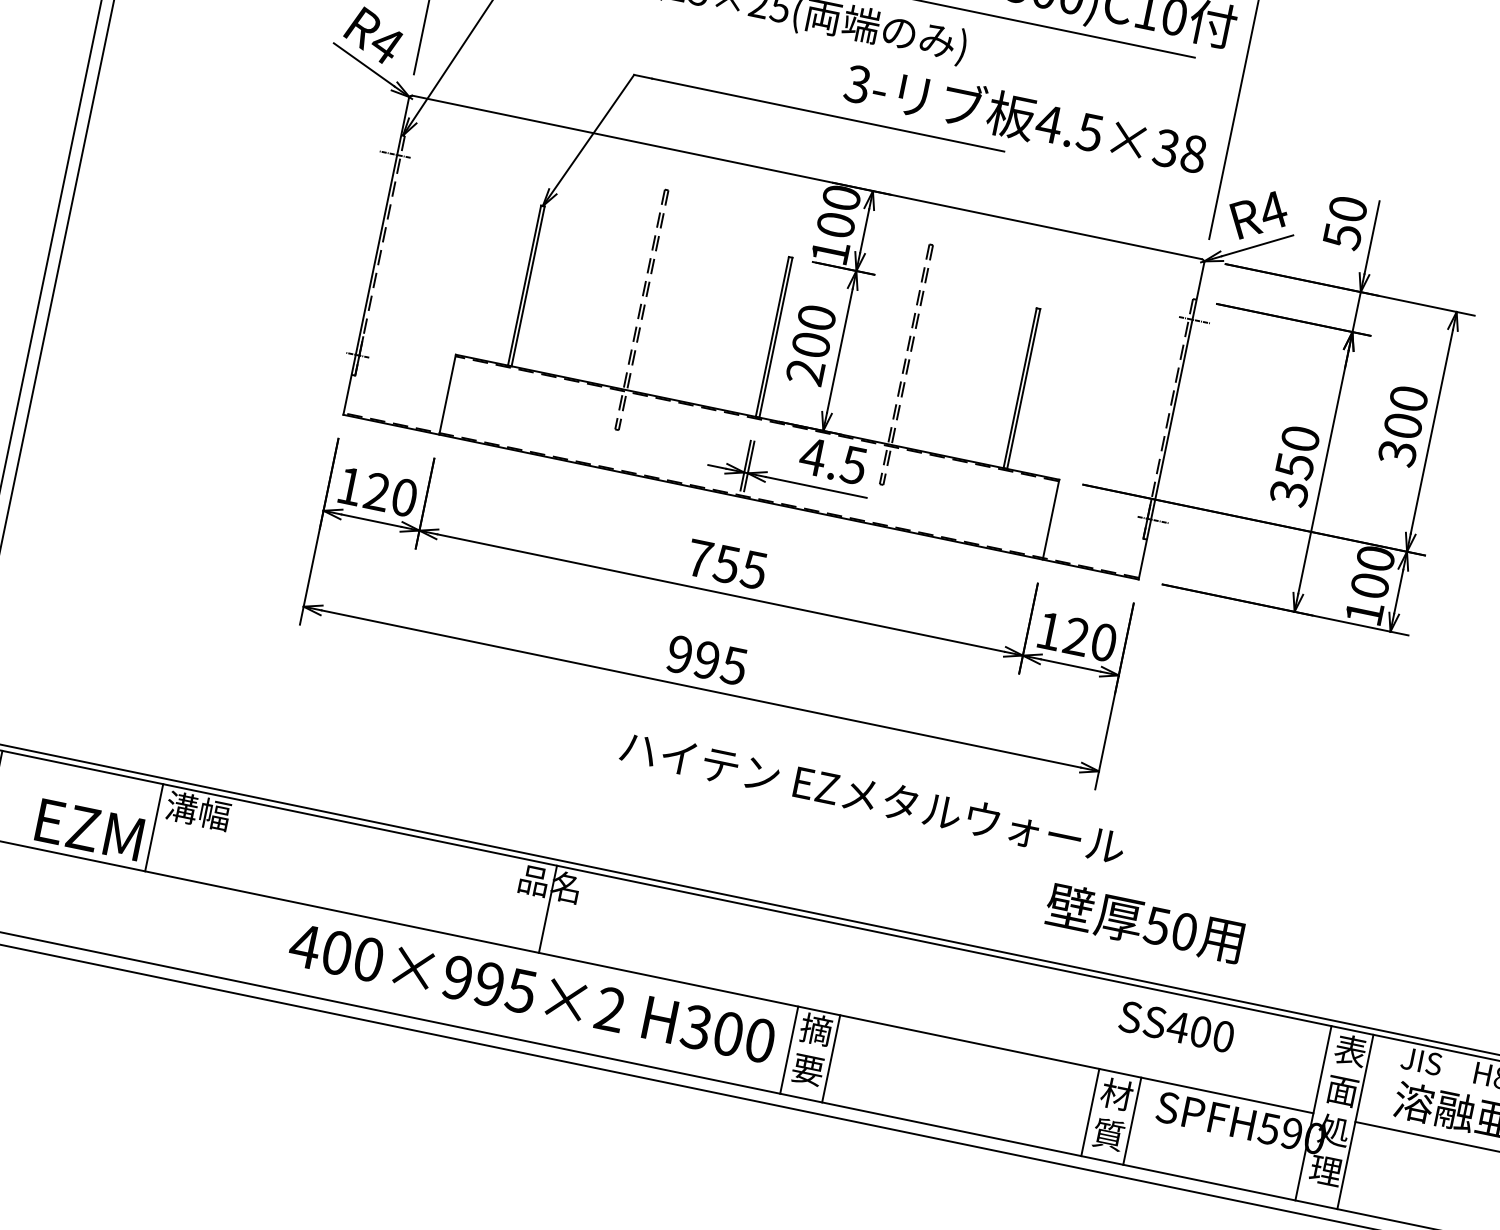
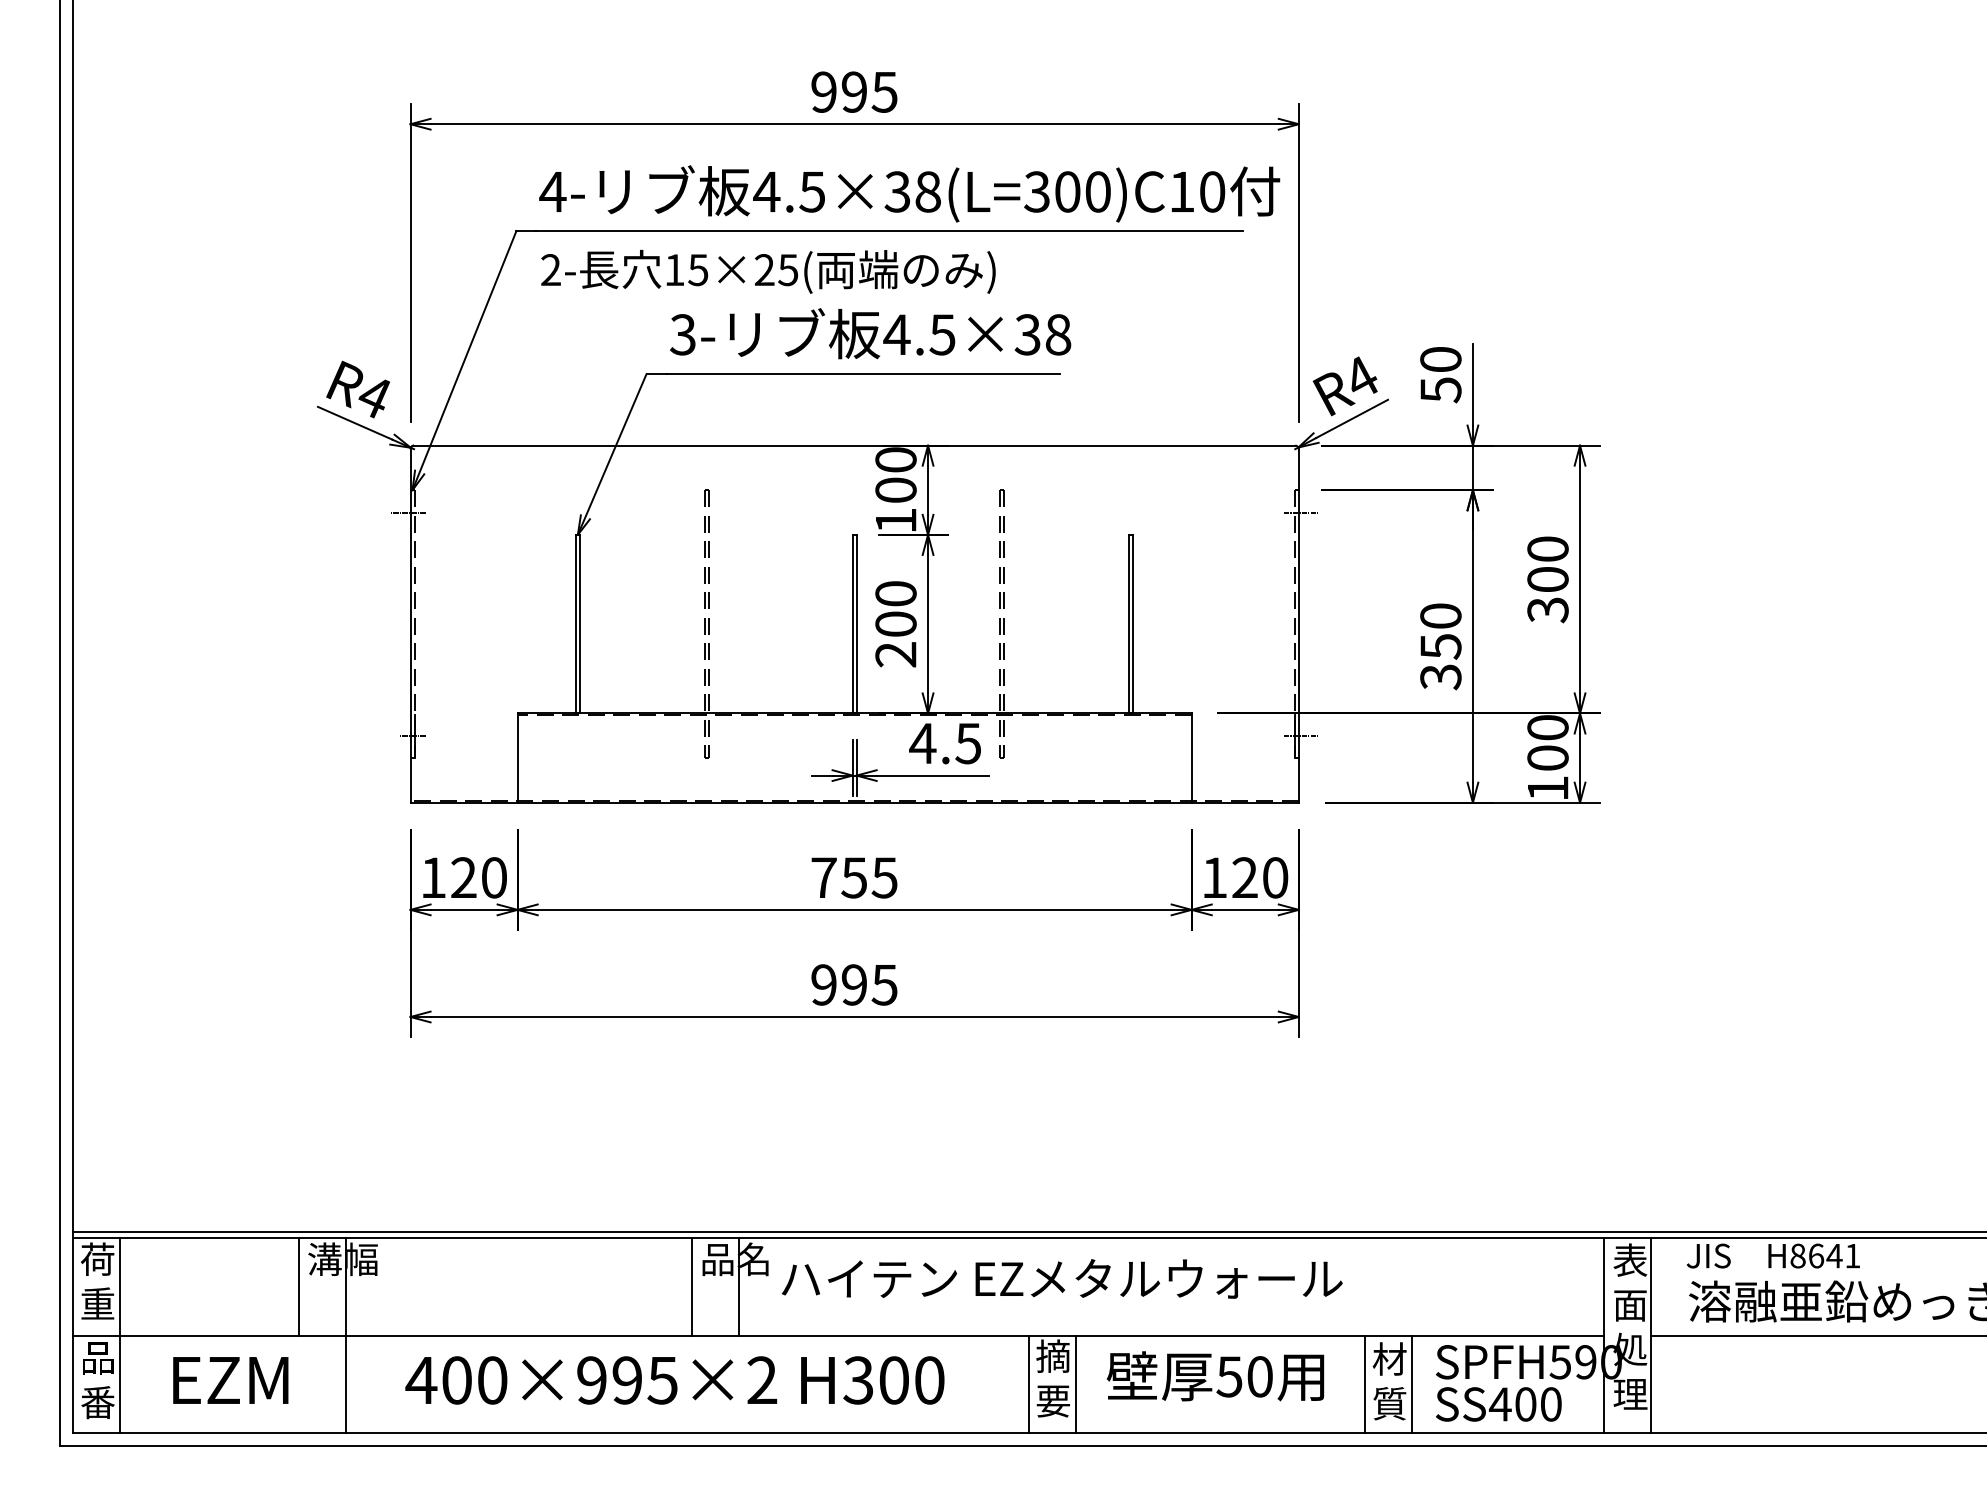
text: (1025, 118) -> (870, 333), moved
text: (872, 796) -> (1061, 1278), moved
text: (89, 829) -> (230, 1380), moved
line: (187, 879) -> (346, 1335), added
line: (506, 900) -> (692, 1286), added
text: (1144, 923) -> (1215, 1376), moved
text: (531, 993) -> (674, 1380), moved
text: (1176, 1026) -> (1498, 1404), moved

